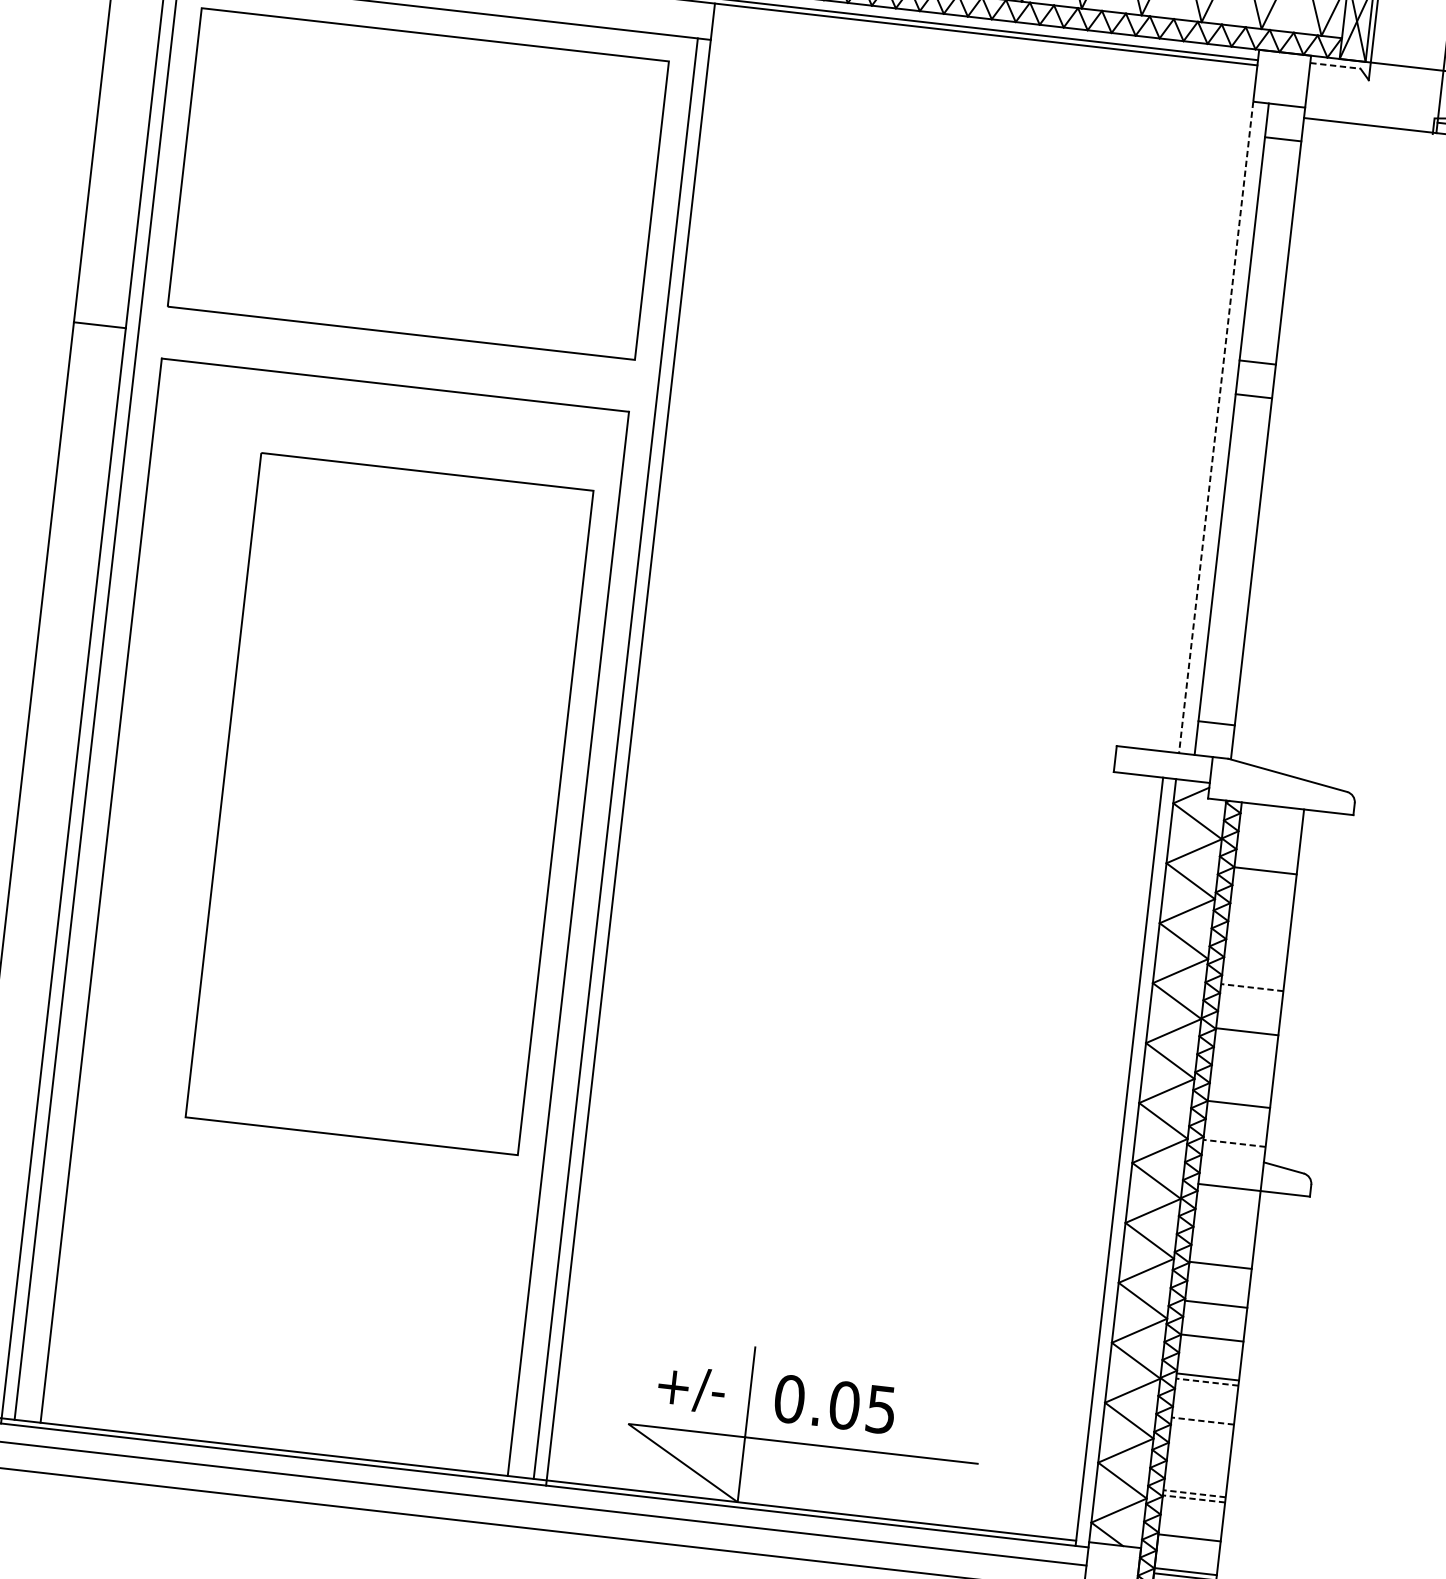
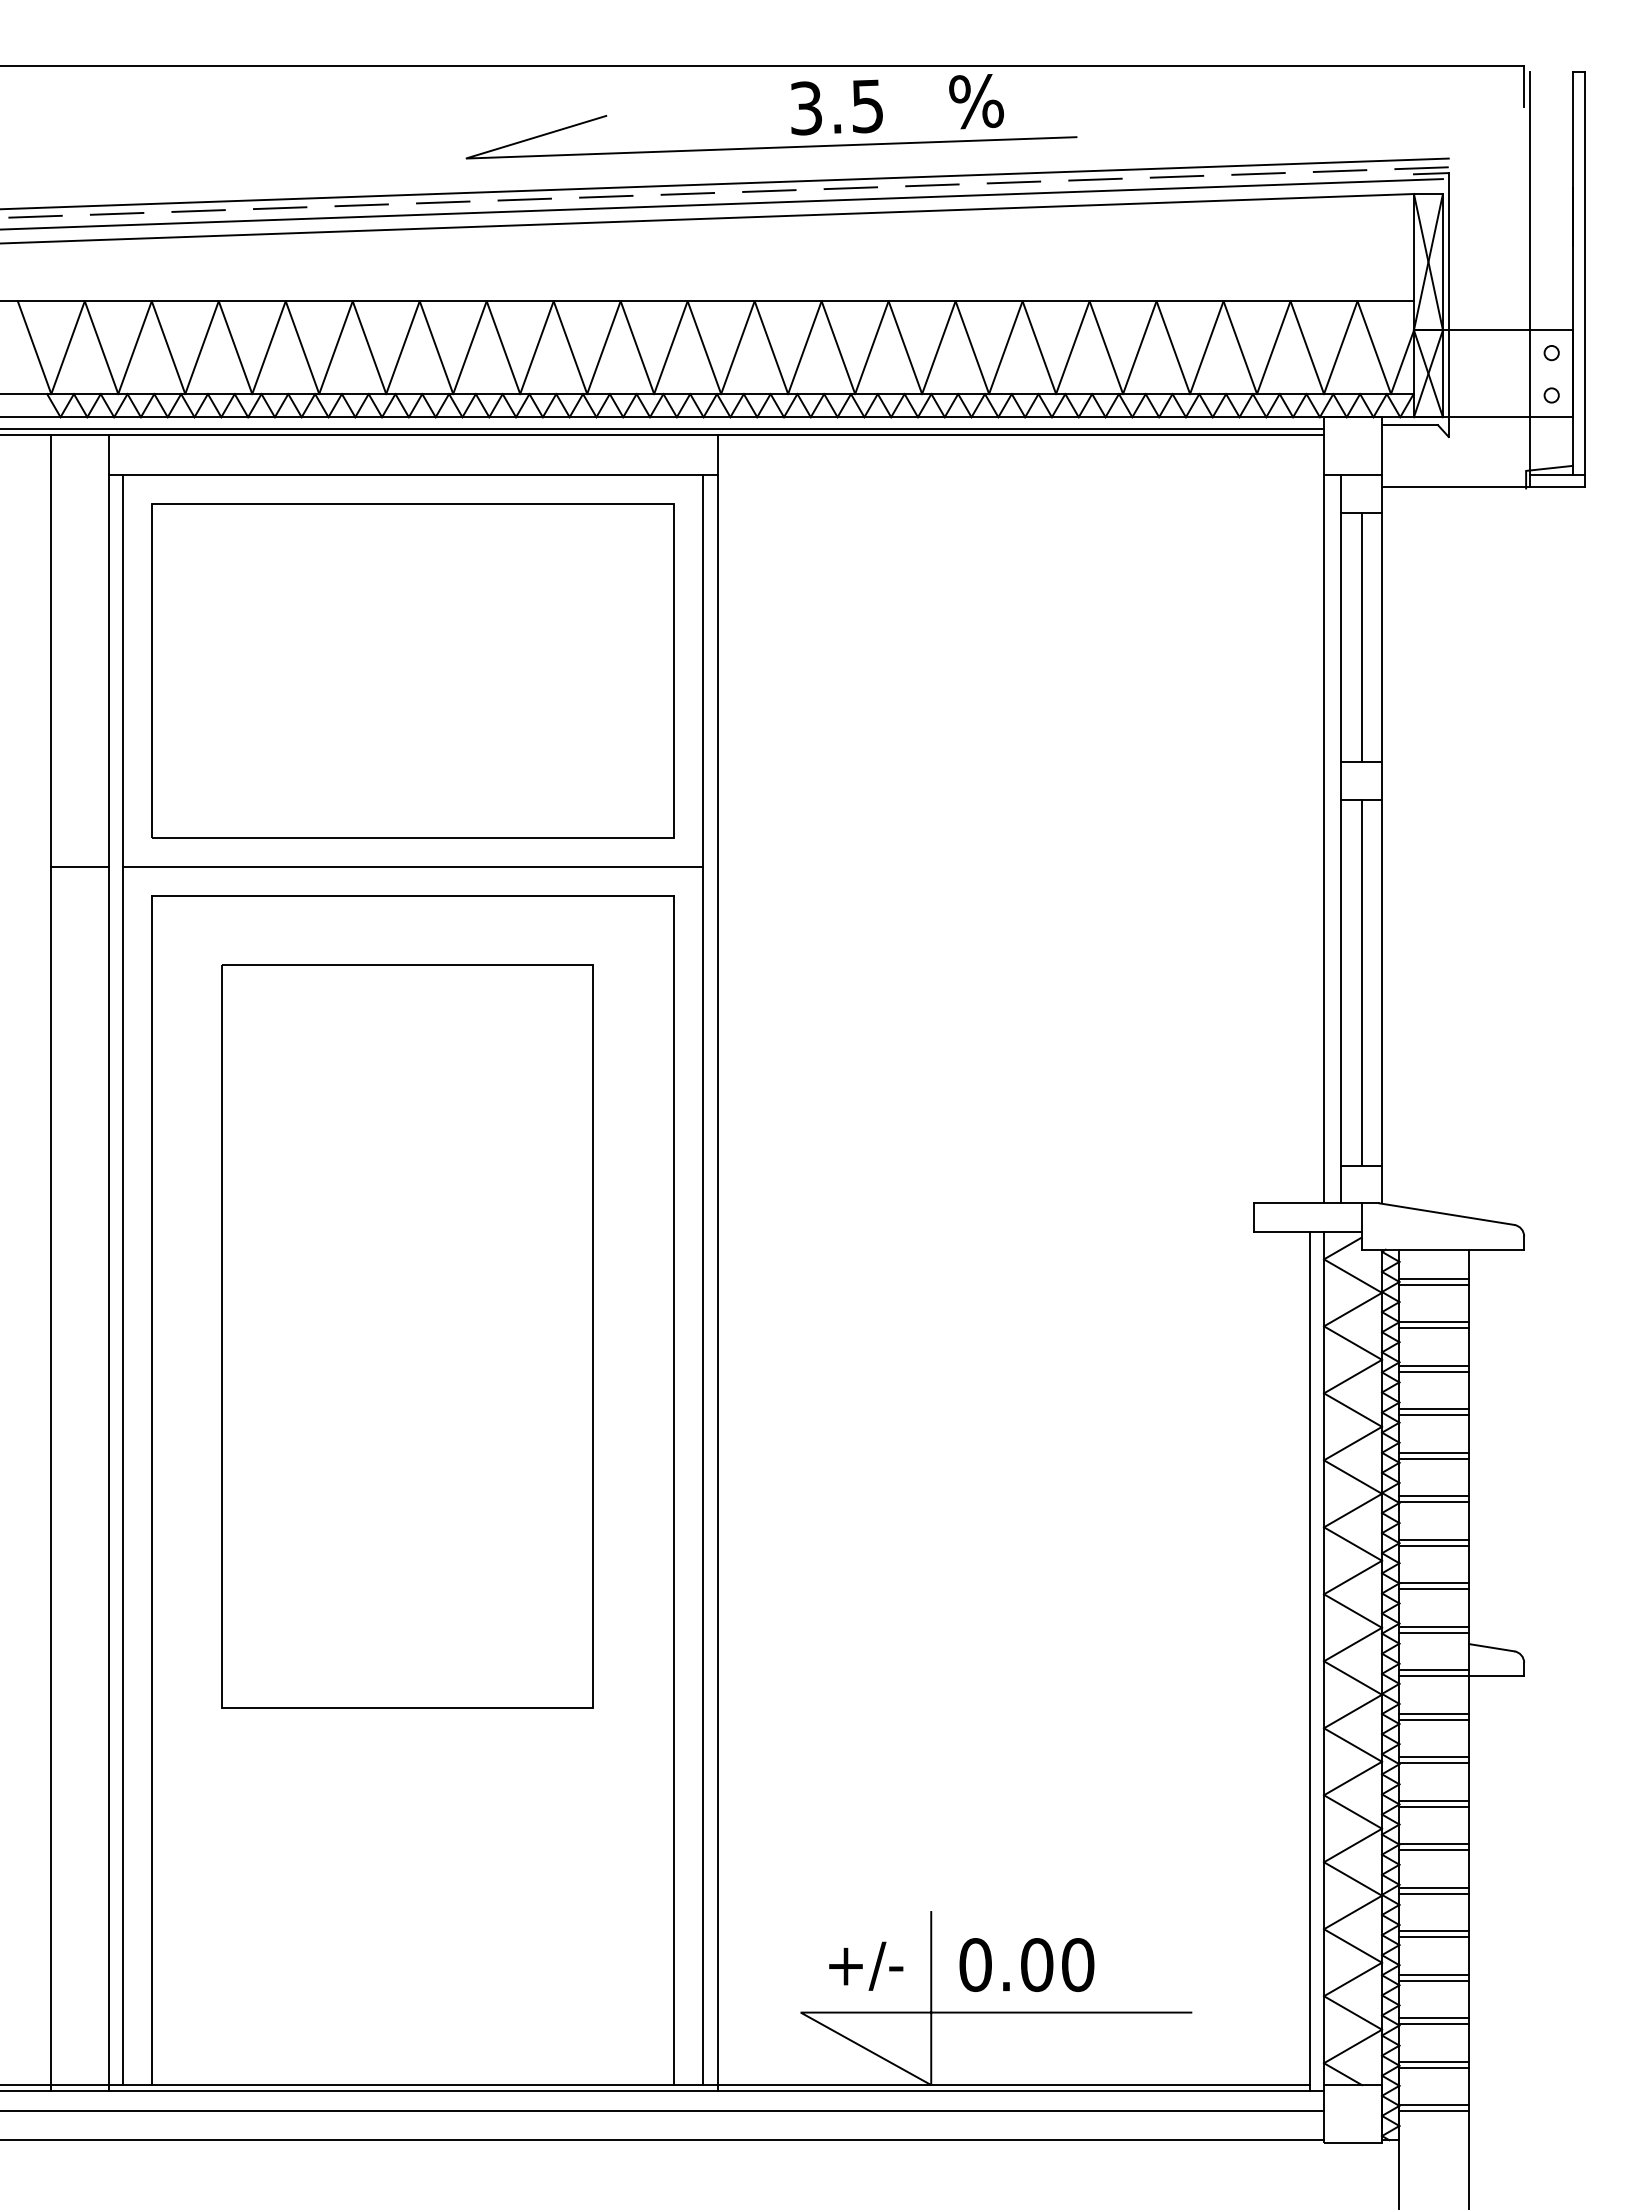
line: (1335, 66) -> (1410, 425), dashed -> solid
line: (1270, 250) -> (1361, 637), added
line: (398, 358) -> (413, 866), added
line: (1216, 427) -> (1324, 839), dashed -> solid
line: (1235, 559) -> (1361, 982), added
part: (389, 803) -> (407, 1336), moved
line: (1270, 831) -> (1434, 1278), added
line: (1269, 837) -> (1434, 1284), added
line: (1265, 876) -> (1434, 1328), added
line: (1261, 909) -> (1434, 1365), added
line: (1260, 914) -> (1434, 1371), added
line: (1256, 948) -> (1434, 1409), added
line: (1256, 954) -> (1434, 1415), added
line: (1252, 987) -> (1434, 1452), dashed -> solid
line: (1251, 992) -> (1434, 1458), added
line: (1248, 1026) -> (1434, 1496), added
line: (1243, 1065) -> (1434, 1539), added
line: (1243, 1070) -> (1434, 1545), added
line: (1238, 1110) -> (1434, 1589), added
line: (1234, 1143) -> (1434, 1626), dashed -> solid
line: (1234, 1148) -> (1434, 1632), added
line: (1230, 1182) -> (1434, 1670), added
line: (1225, 1220) -> (1434, 1713), added
line: (1225, 1226) -> (1434, 1719), added
line: (1221, 1260) -> (1434, 1757), added
line: (1217, 1298) -> (1434, 1800), added
line: (1211, 1343) -> (1434, 1850), added
line: (1207, 1382) -> (1434, 1893), dashed -> solid
text: (881, 1410) -> (1078, 1965), 0.05 -> 0.00
line: (1203, 1416) -> (1434, 1931), added
line: (1203, 1421) -> (1434, 1937), dashed -> solid
line: (1199, 1454) -> (1434, 1974), added
line: (1198, 1459) -> (1434, 1980), added
line: (1194, 1493) -> (1434, 2018), dashed -> solid
line: (1194, 1499) -> (1434, 2024), dashed -> solid
line: (1190, 1532) -> (1434, 2061), added

